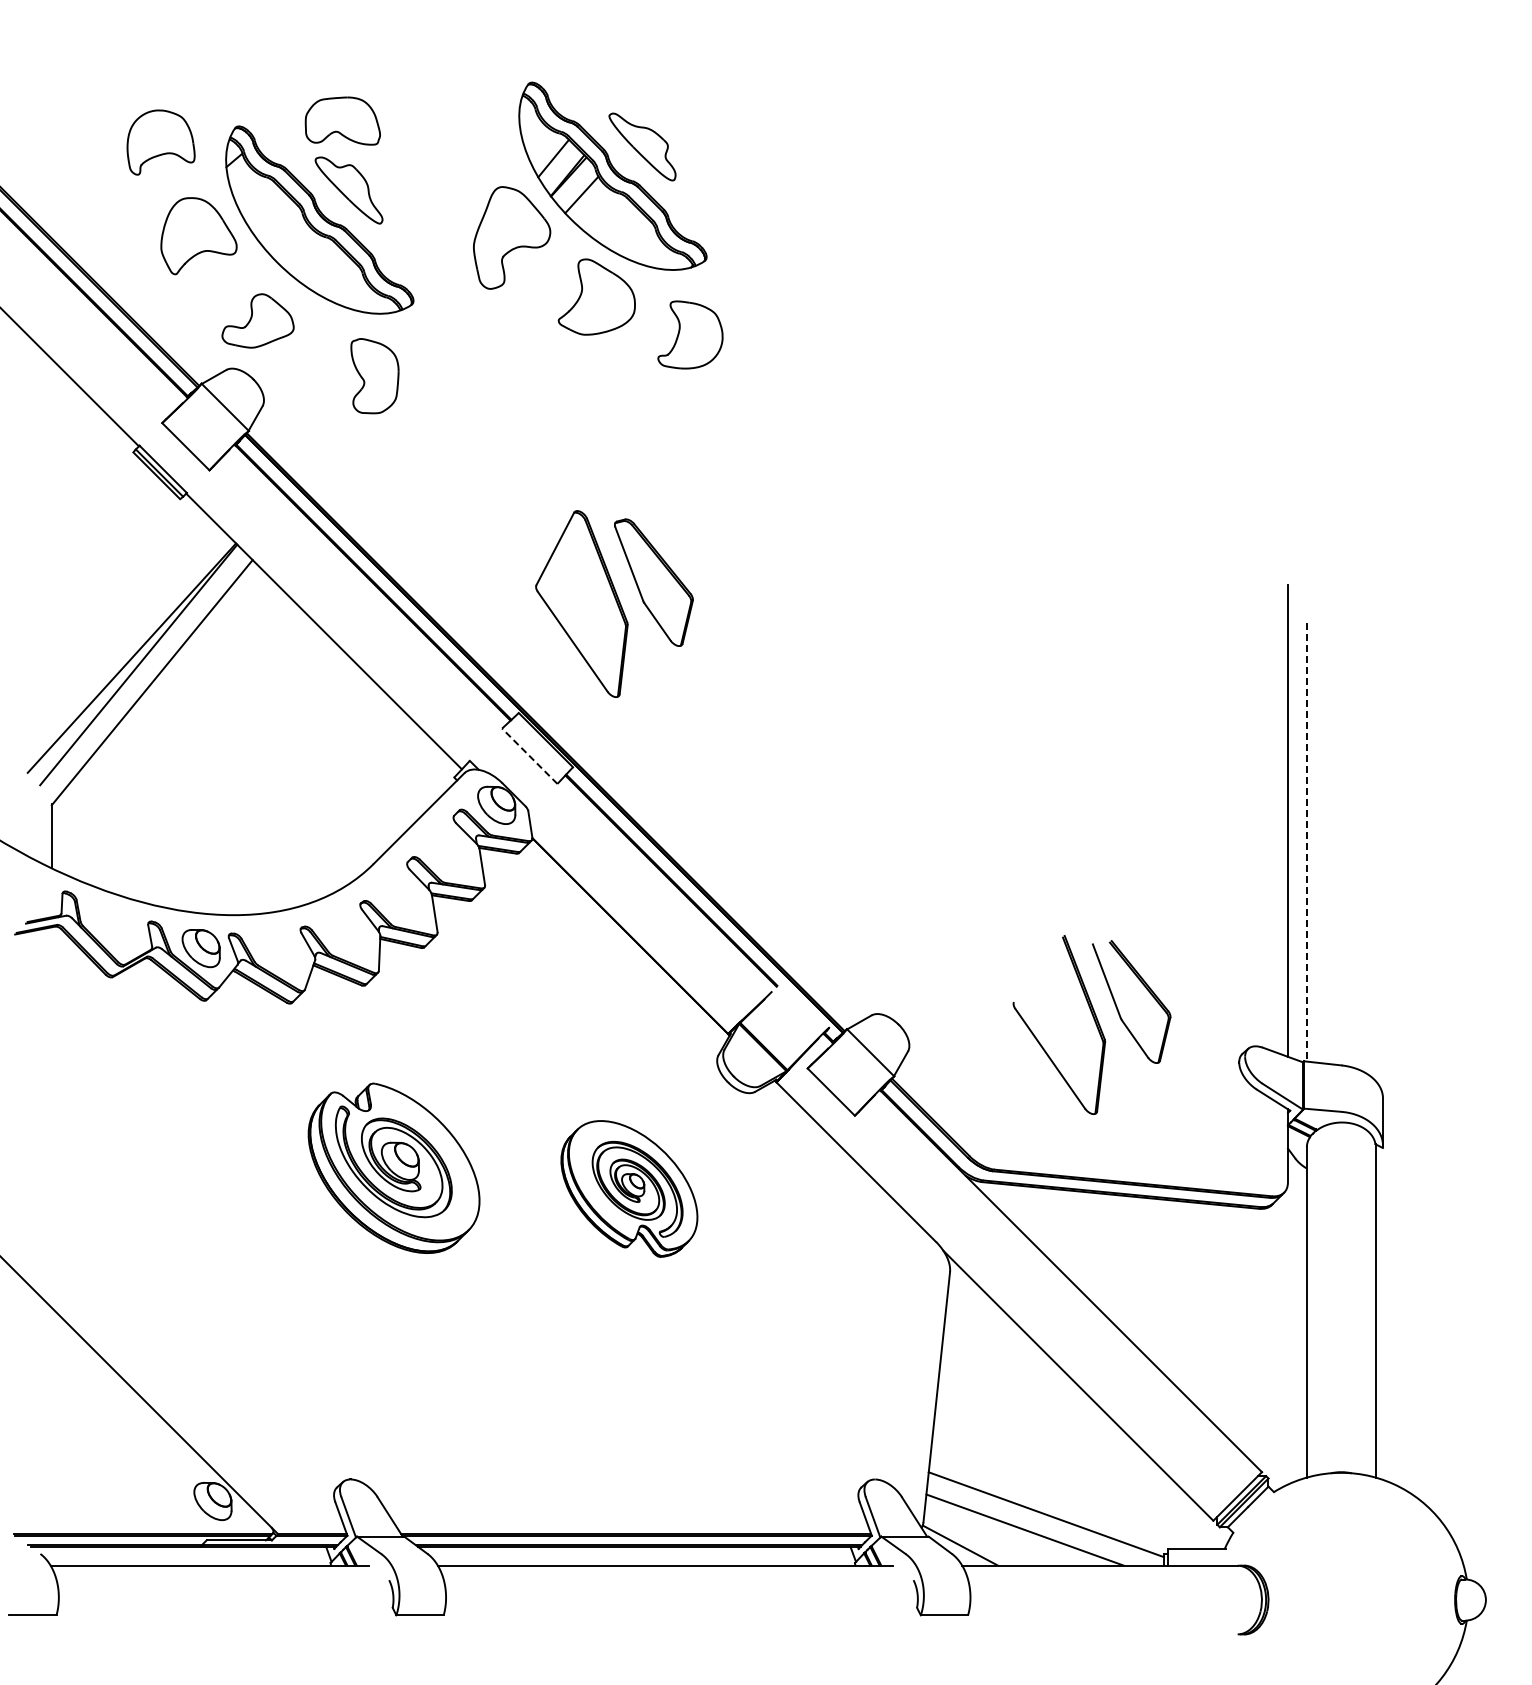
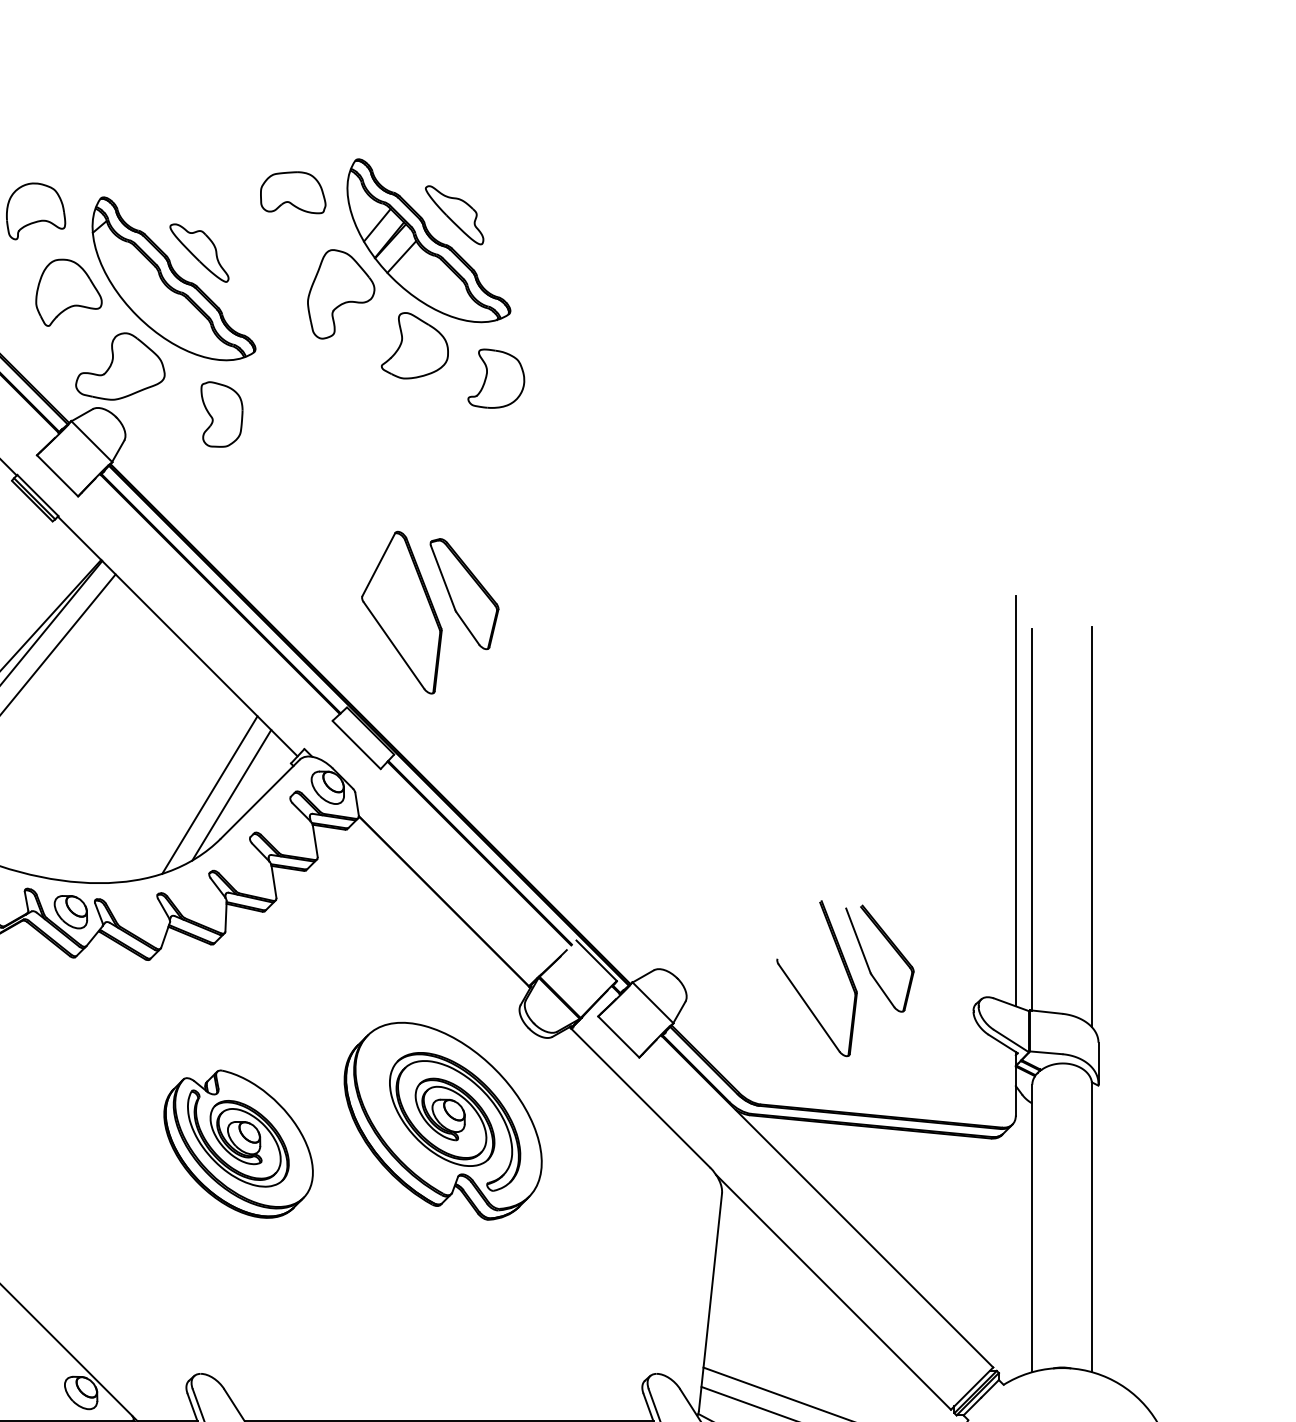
part: (342, 120) -> (292, 192), moved
part: (257, 320) -> (119, 366), size x1.43
line: (529, 755) -> (356, 744), dashed -> solid
line: (360, 813) -> (209, 794), added
line: (385, 814) -> (231, 795), added
line: (1306, 842) -> (1031, 820), dashed -> solid
line: (1375, 850) -> (1091, 826), added
line: (805, 1004) -> (596, 960), added
part: (393, 1167) -> (238, 1143), moved
part: (629, 1188) -> (443, 1120), size x1.67

